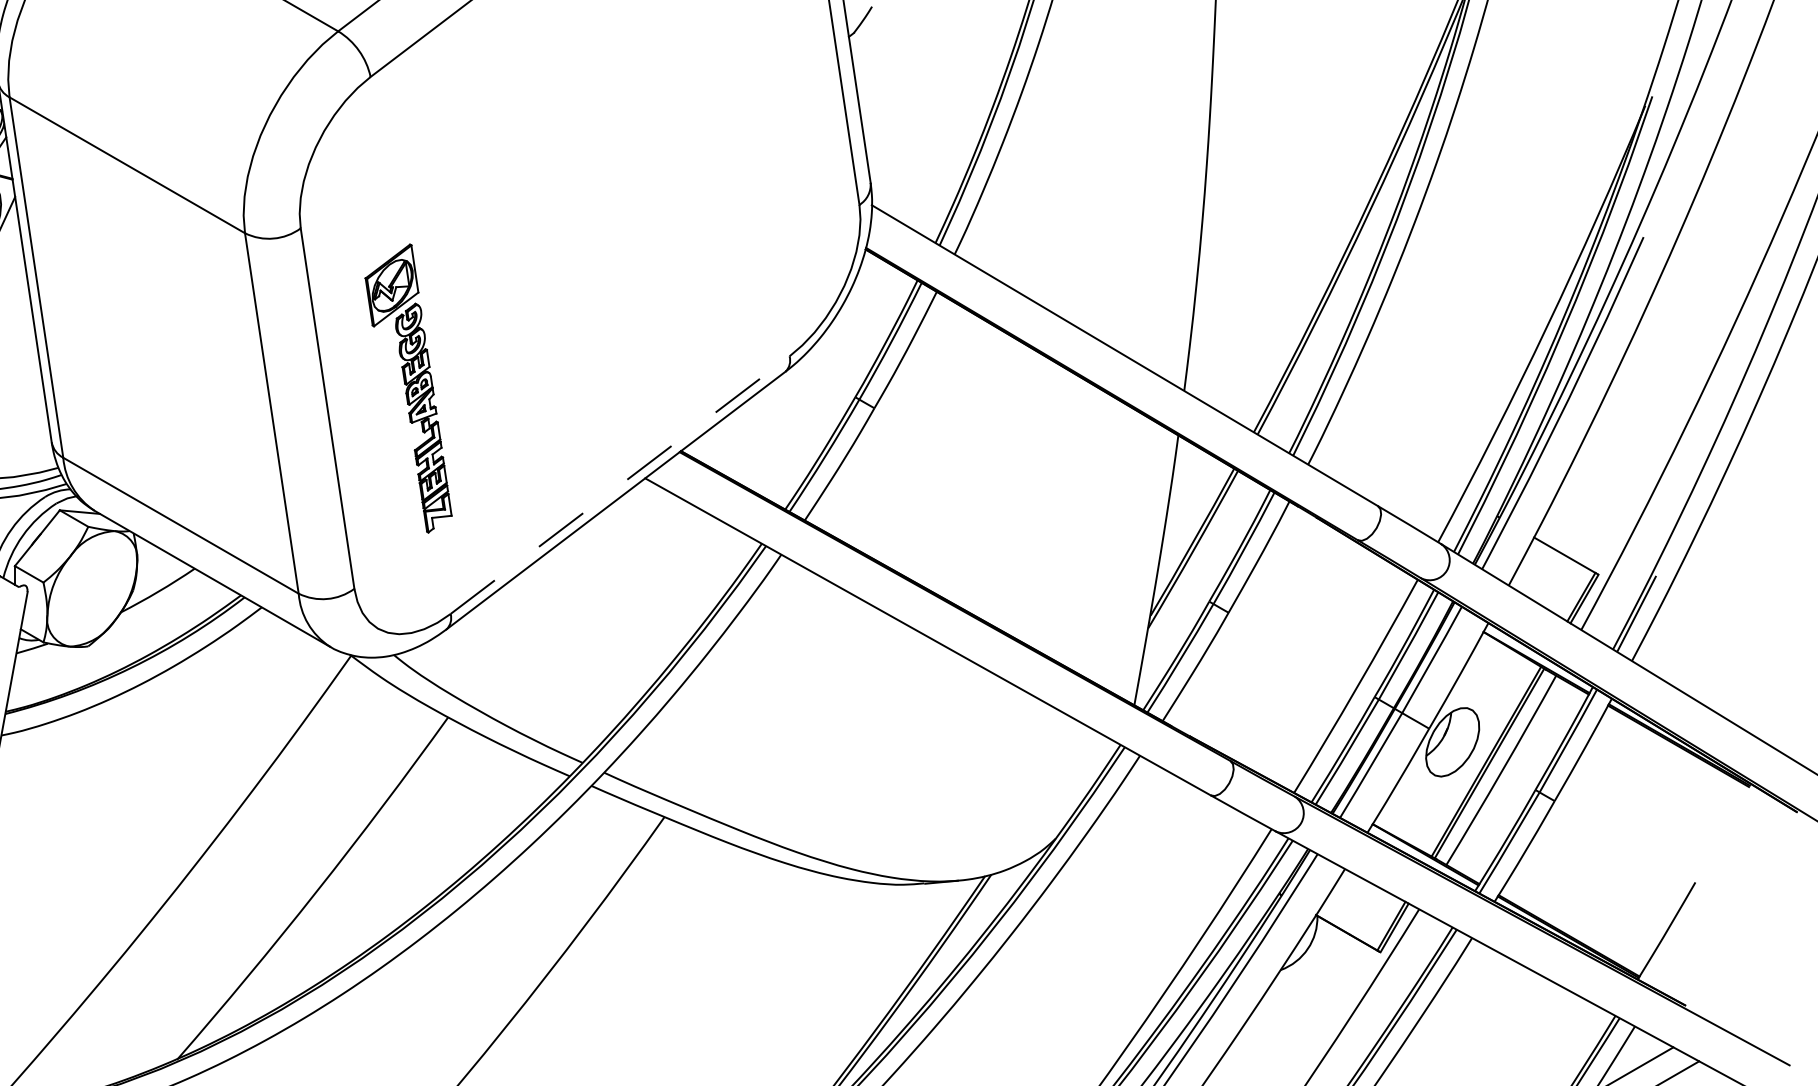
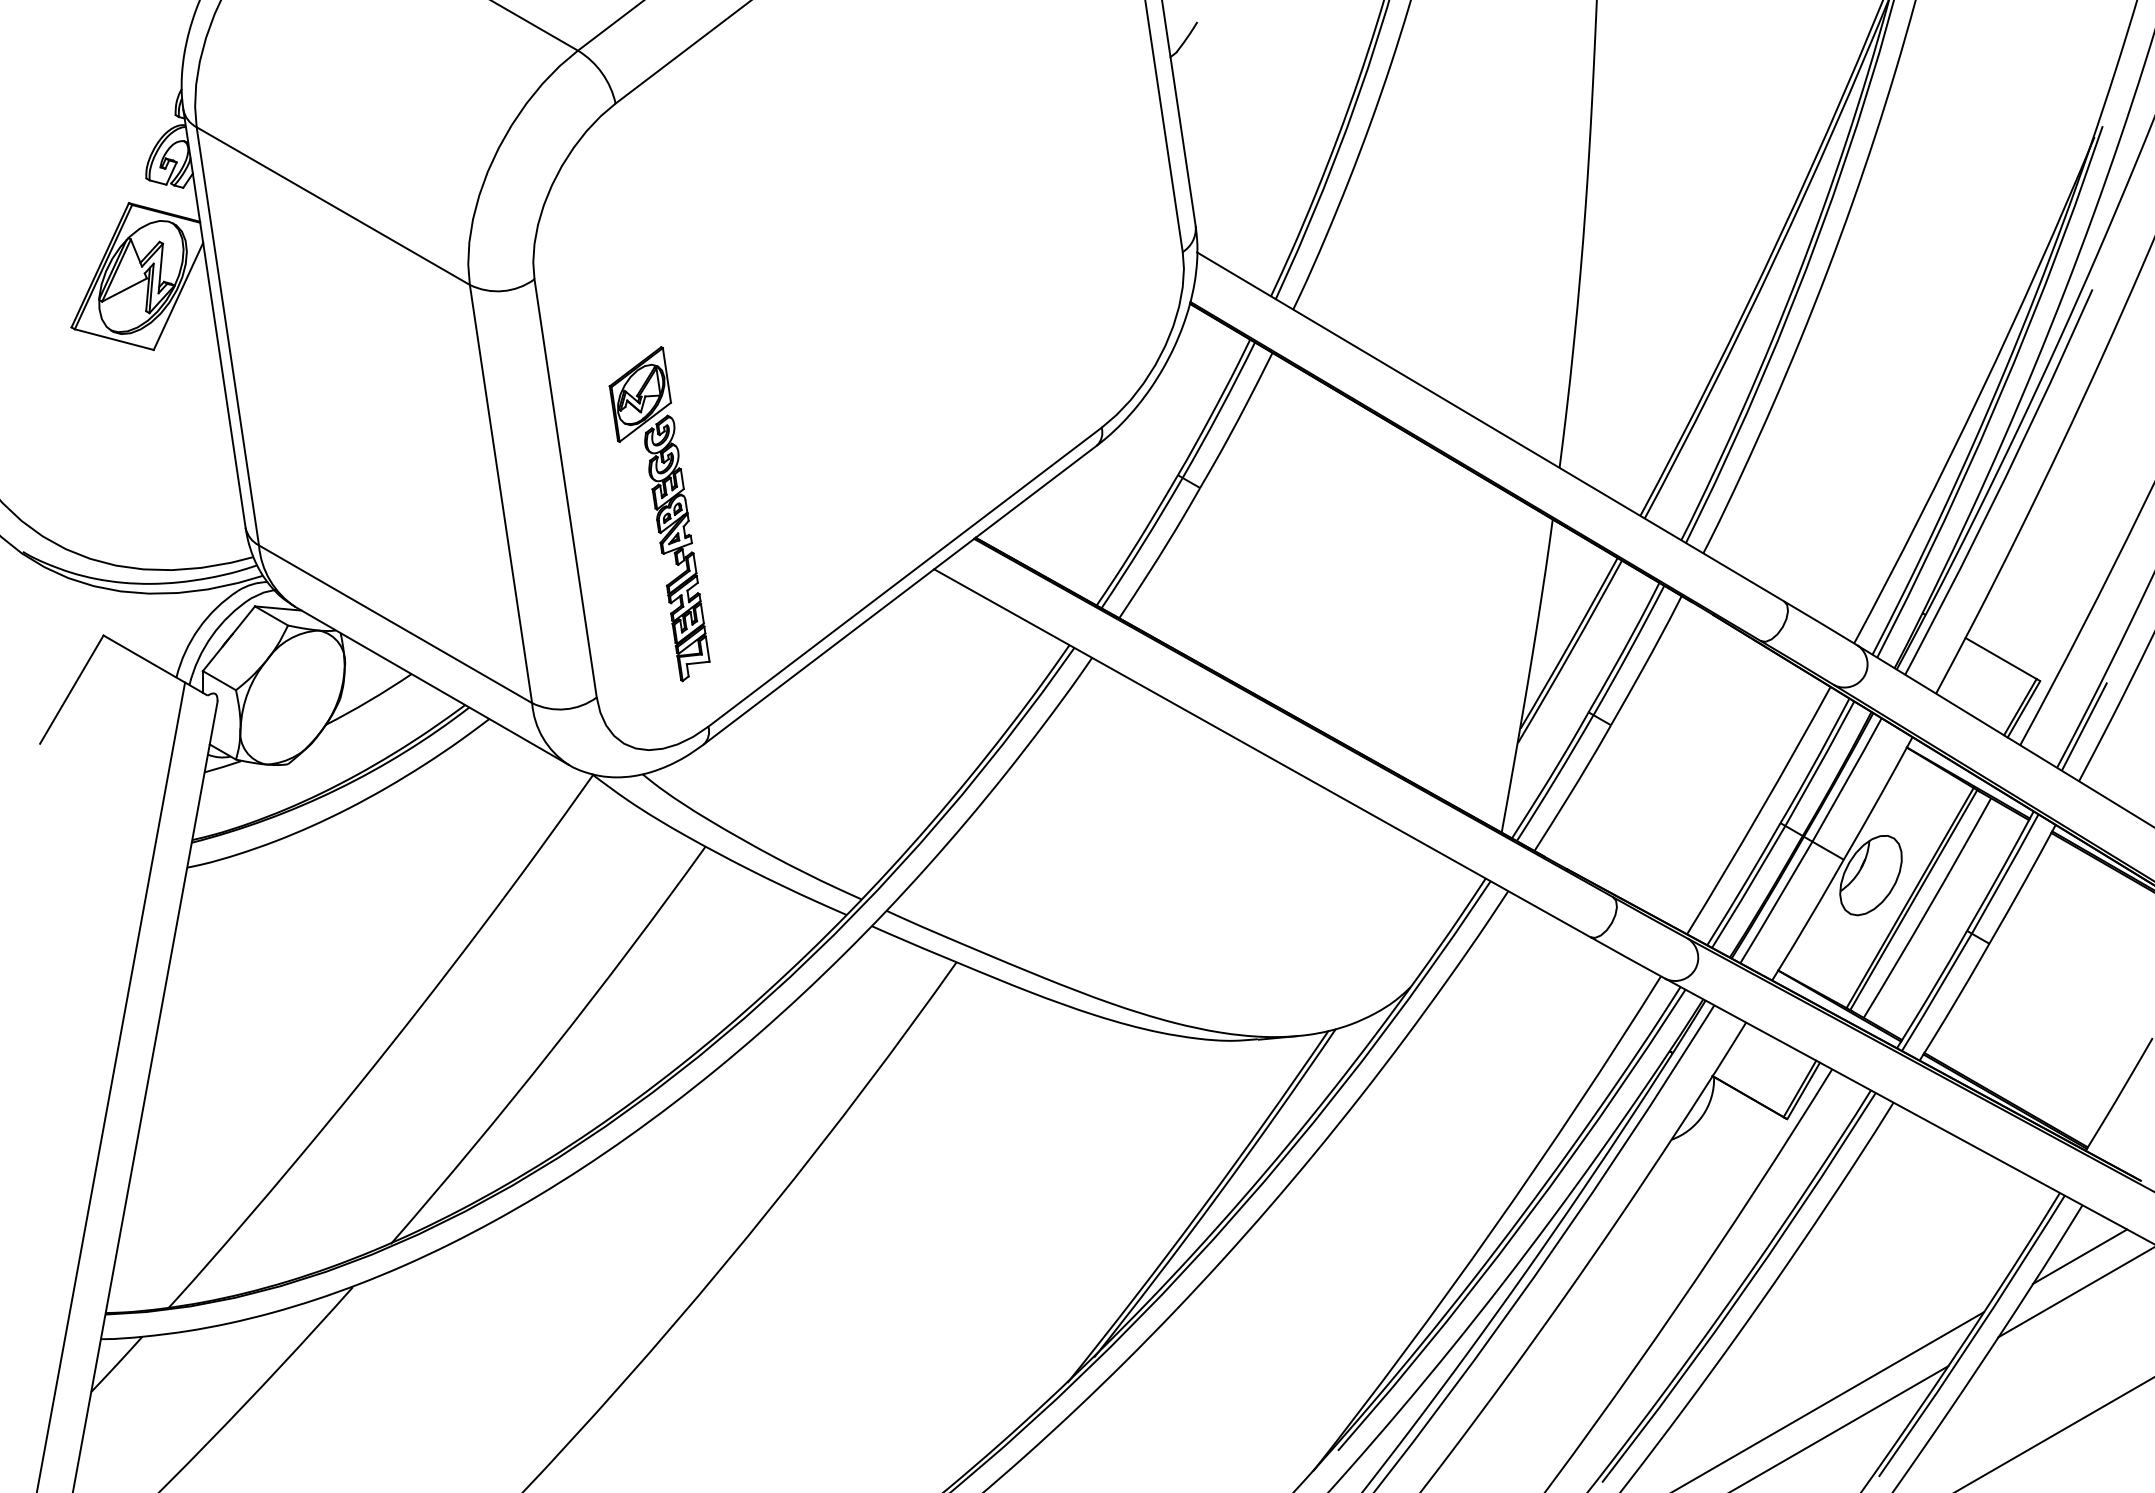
part: (408, 388) -> (659, 514), moved
line: (620, 485) -> (905, 577), dashed -> solid

